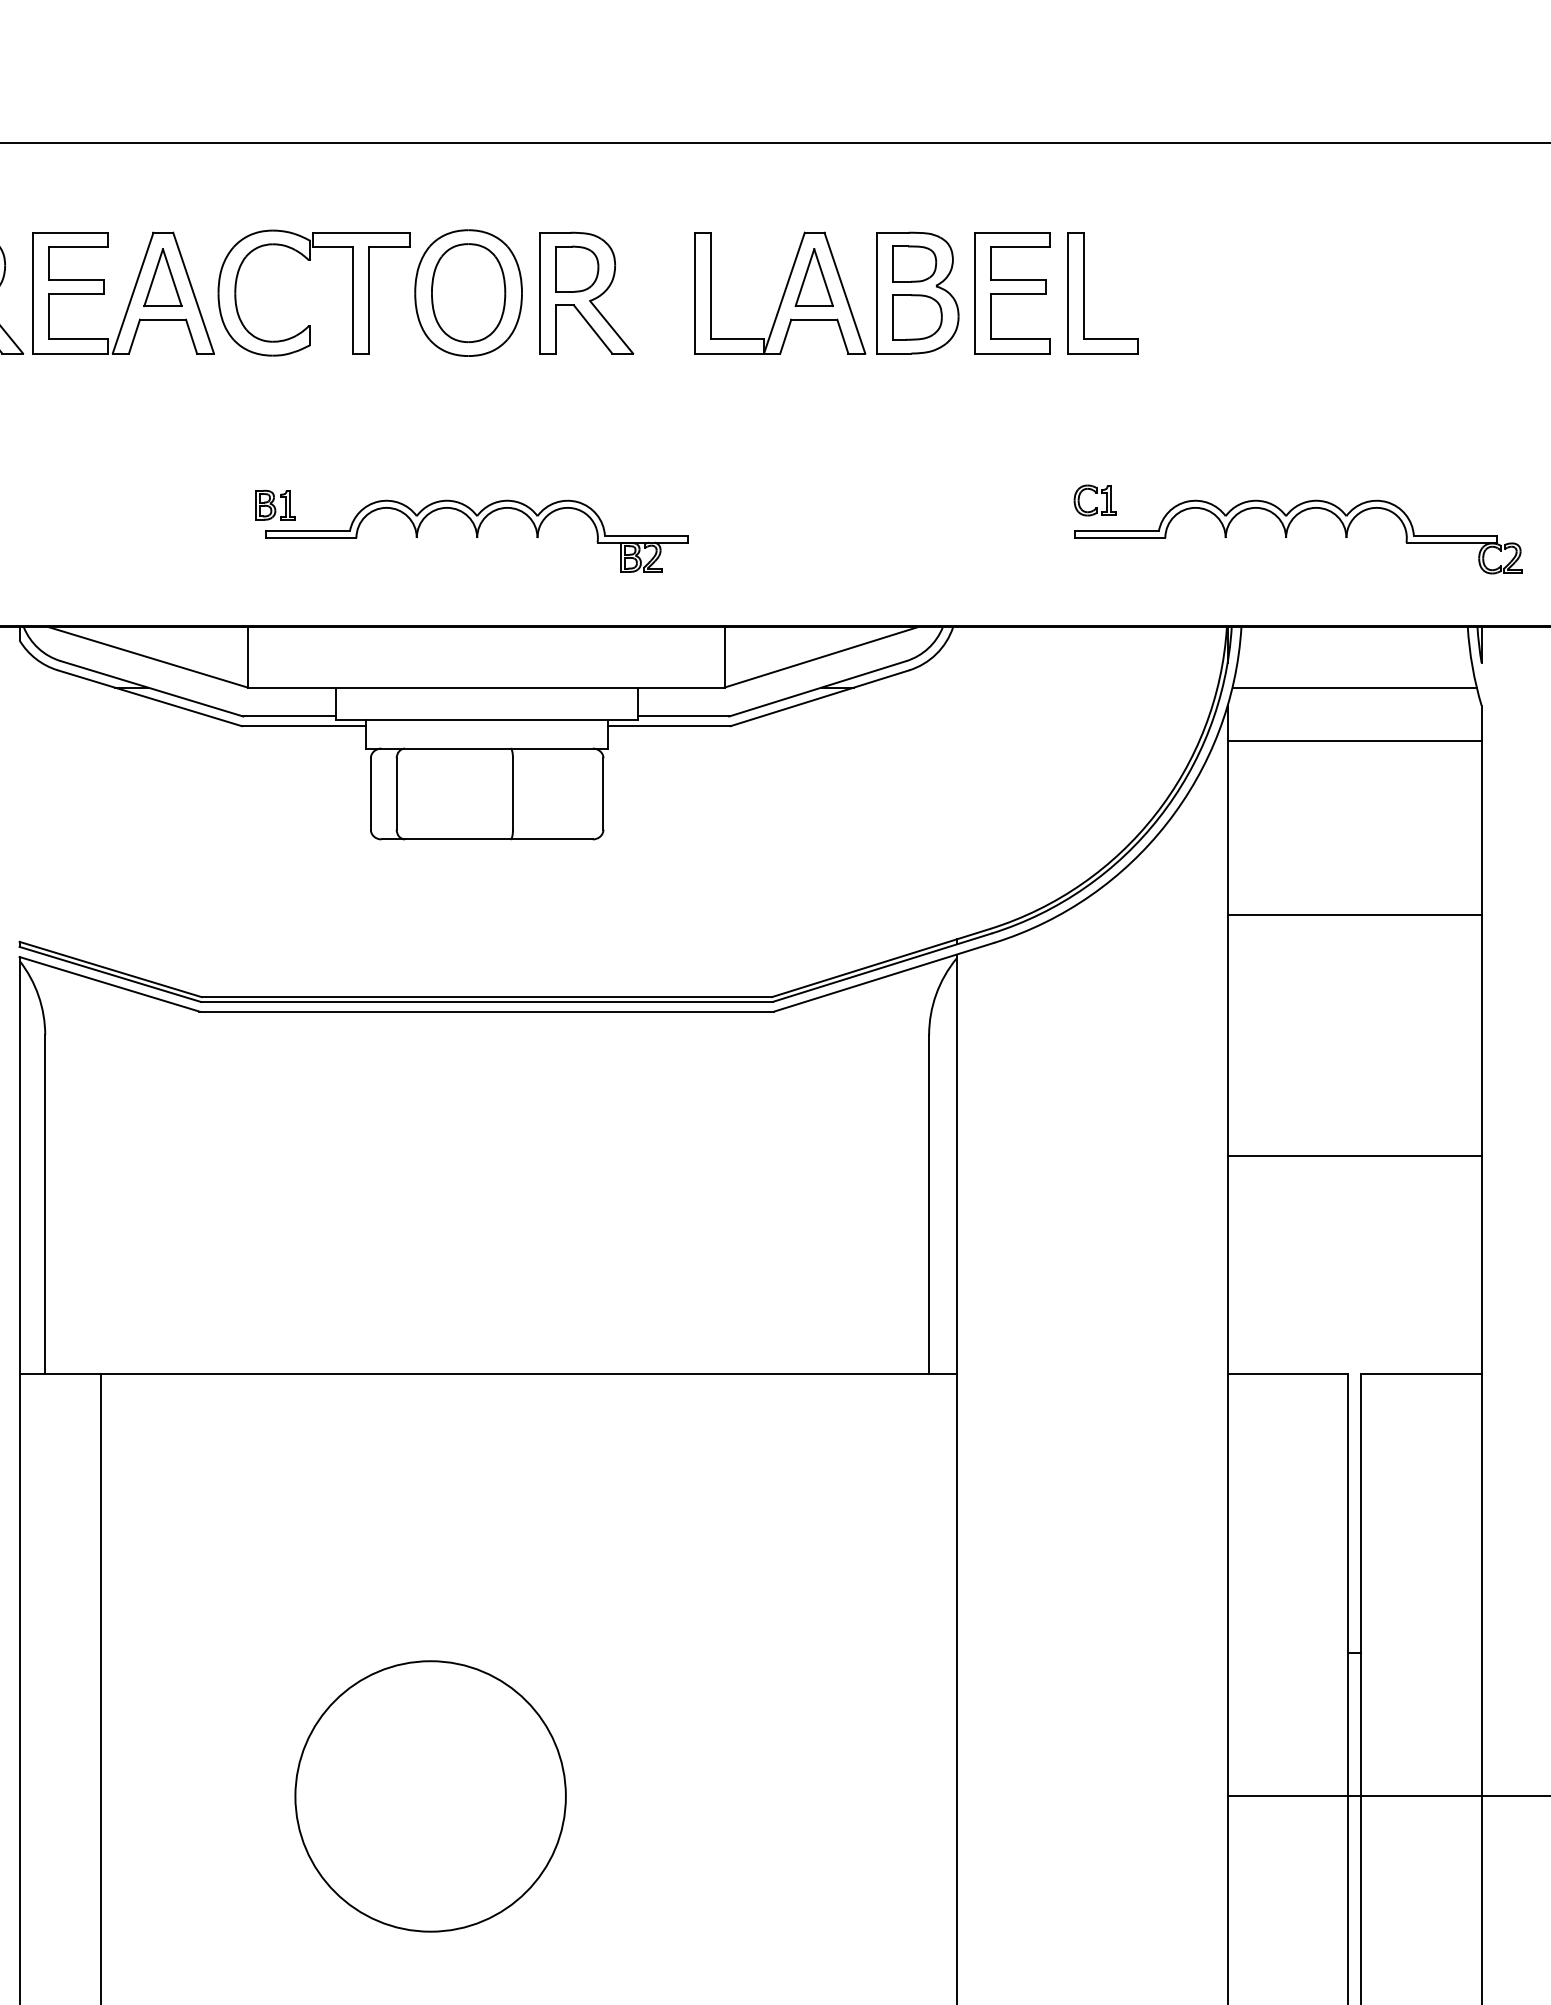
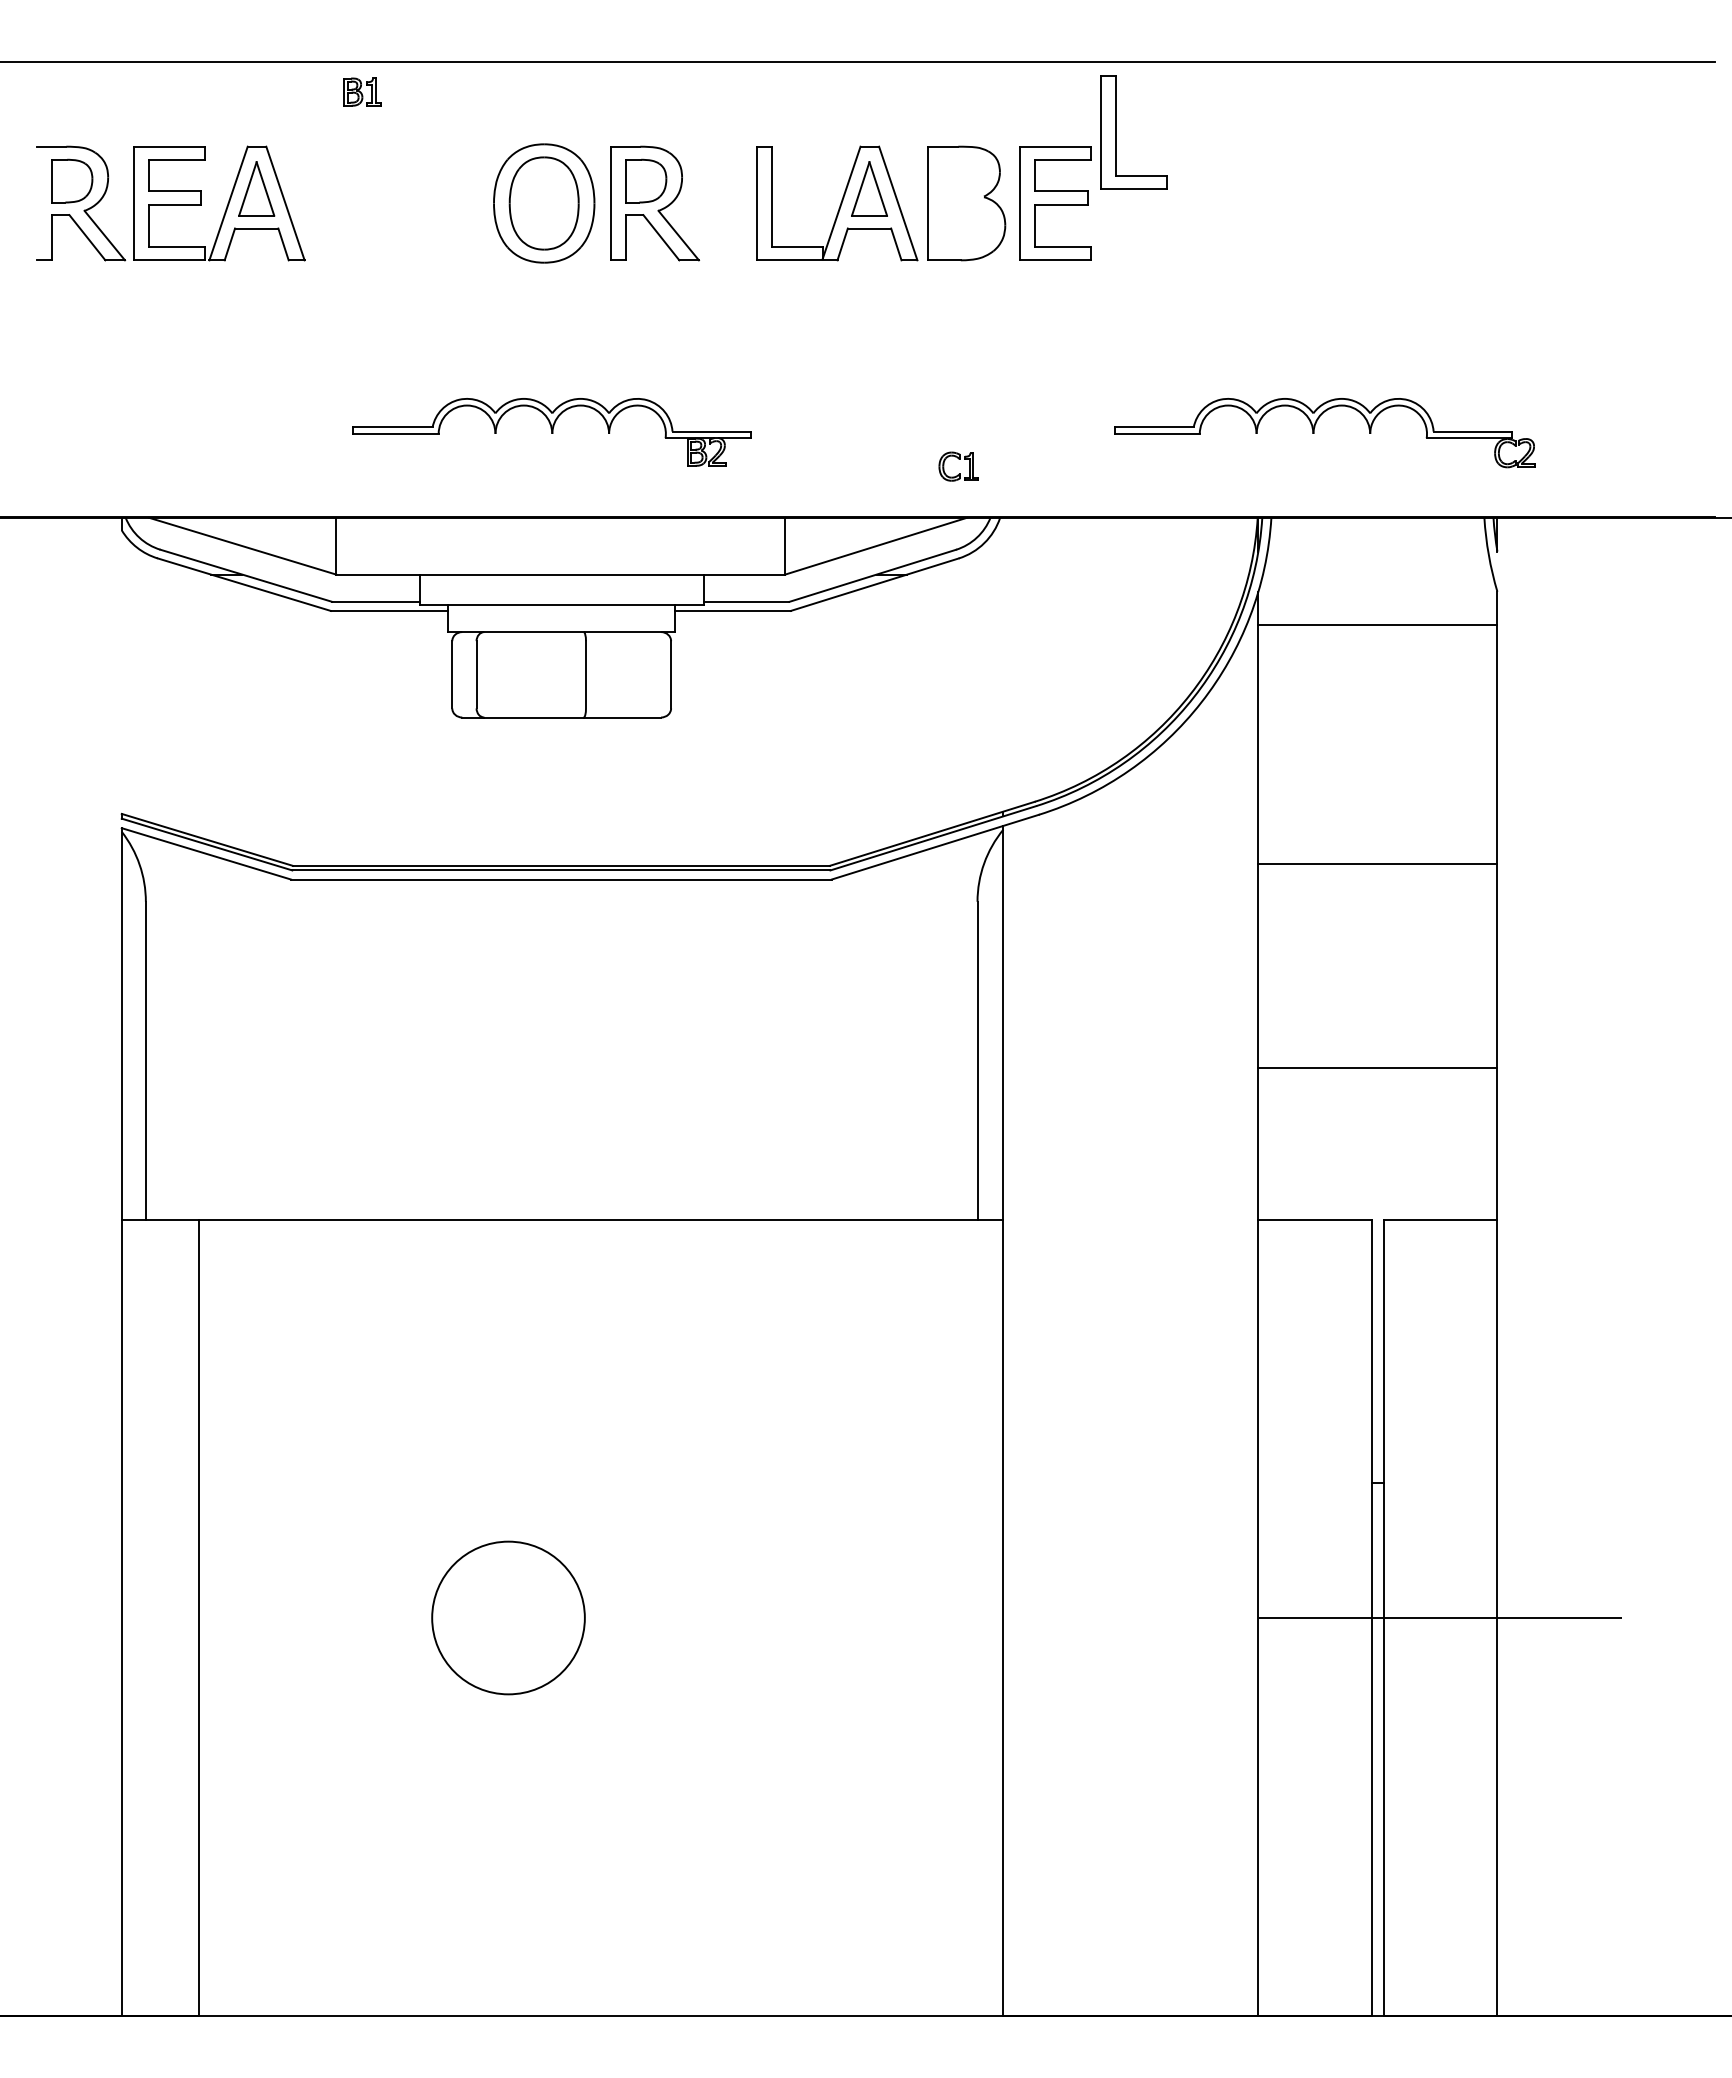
part: (310, 260) -> (395, 172), removed
part: (914, 263) -> (963, 175), removed
part: (1084, 293) -> (1116, 132), moved
part: (917, 317) -> (966, 226), removed
part: (1094, 492) -> (958, 459), moved
part: (275, 504) -> (362, 91), moved
line: (1354, 687) -> (1377, 574), removed
line: (1354, 914) -> (1377, 864), moved
line: (1354, 1156) -> (1377, 1068), moved
circle: (430, 1795) -> (508, 1617), size x0.6

